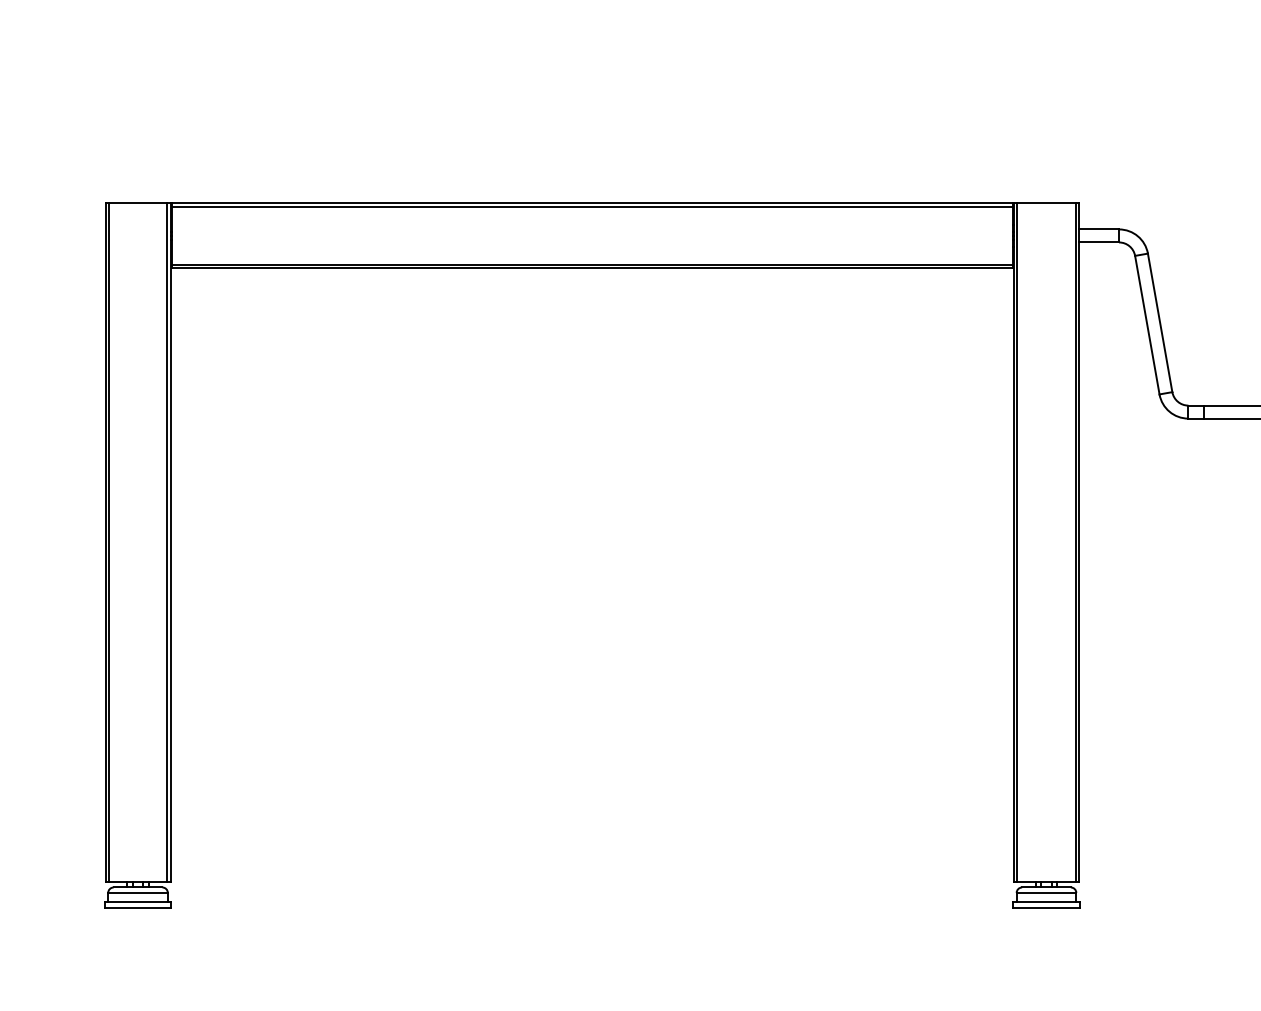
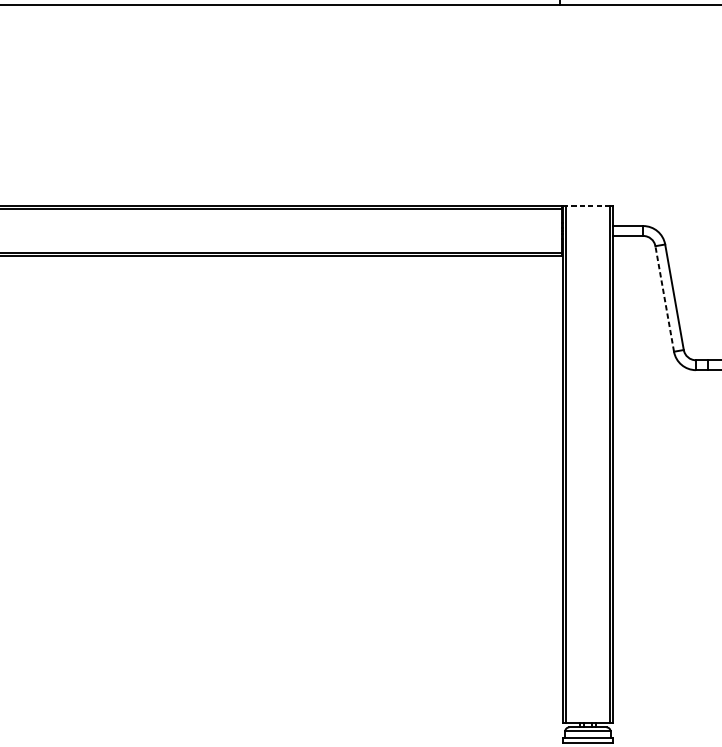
line: (1046, 203) -> (587, 206), solid -> dashed
line: (1147, 324) -> (664, 298), solid -> dashed

